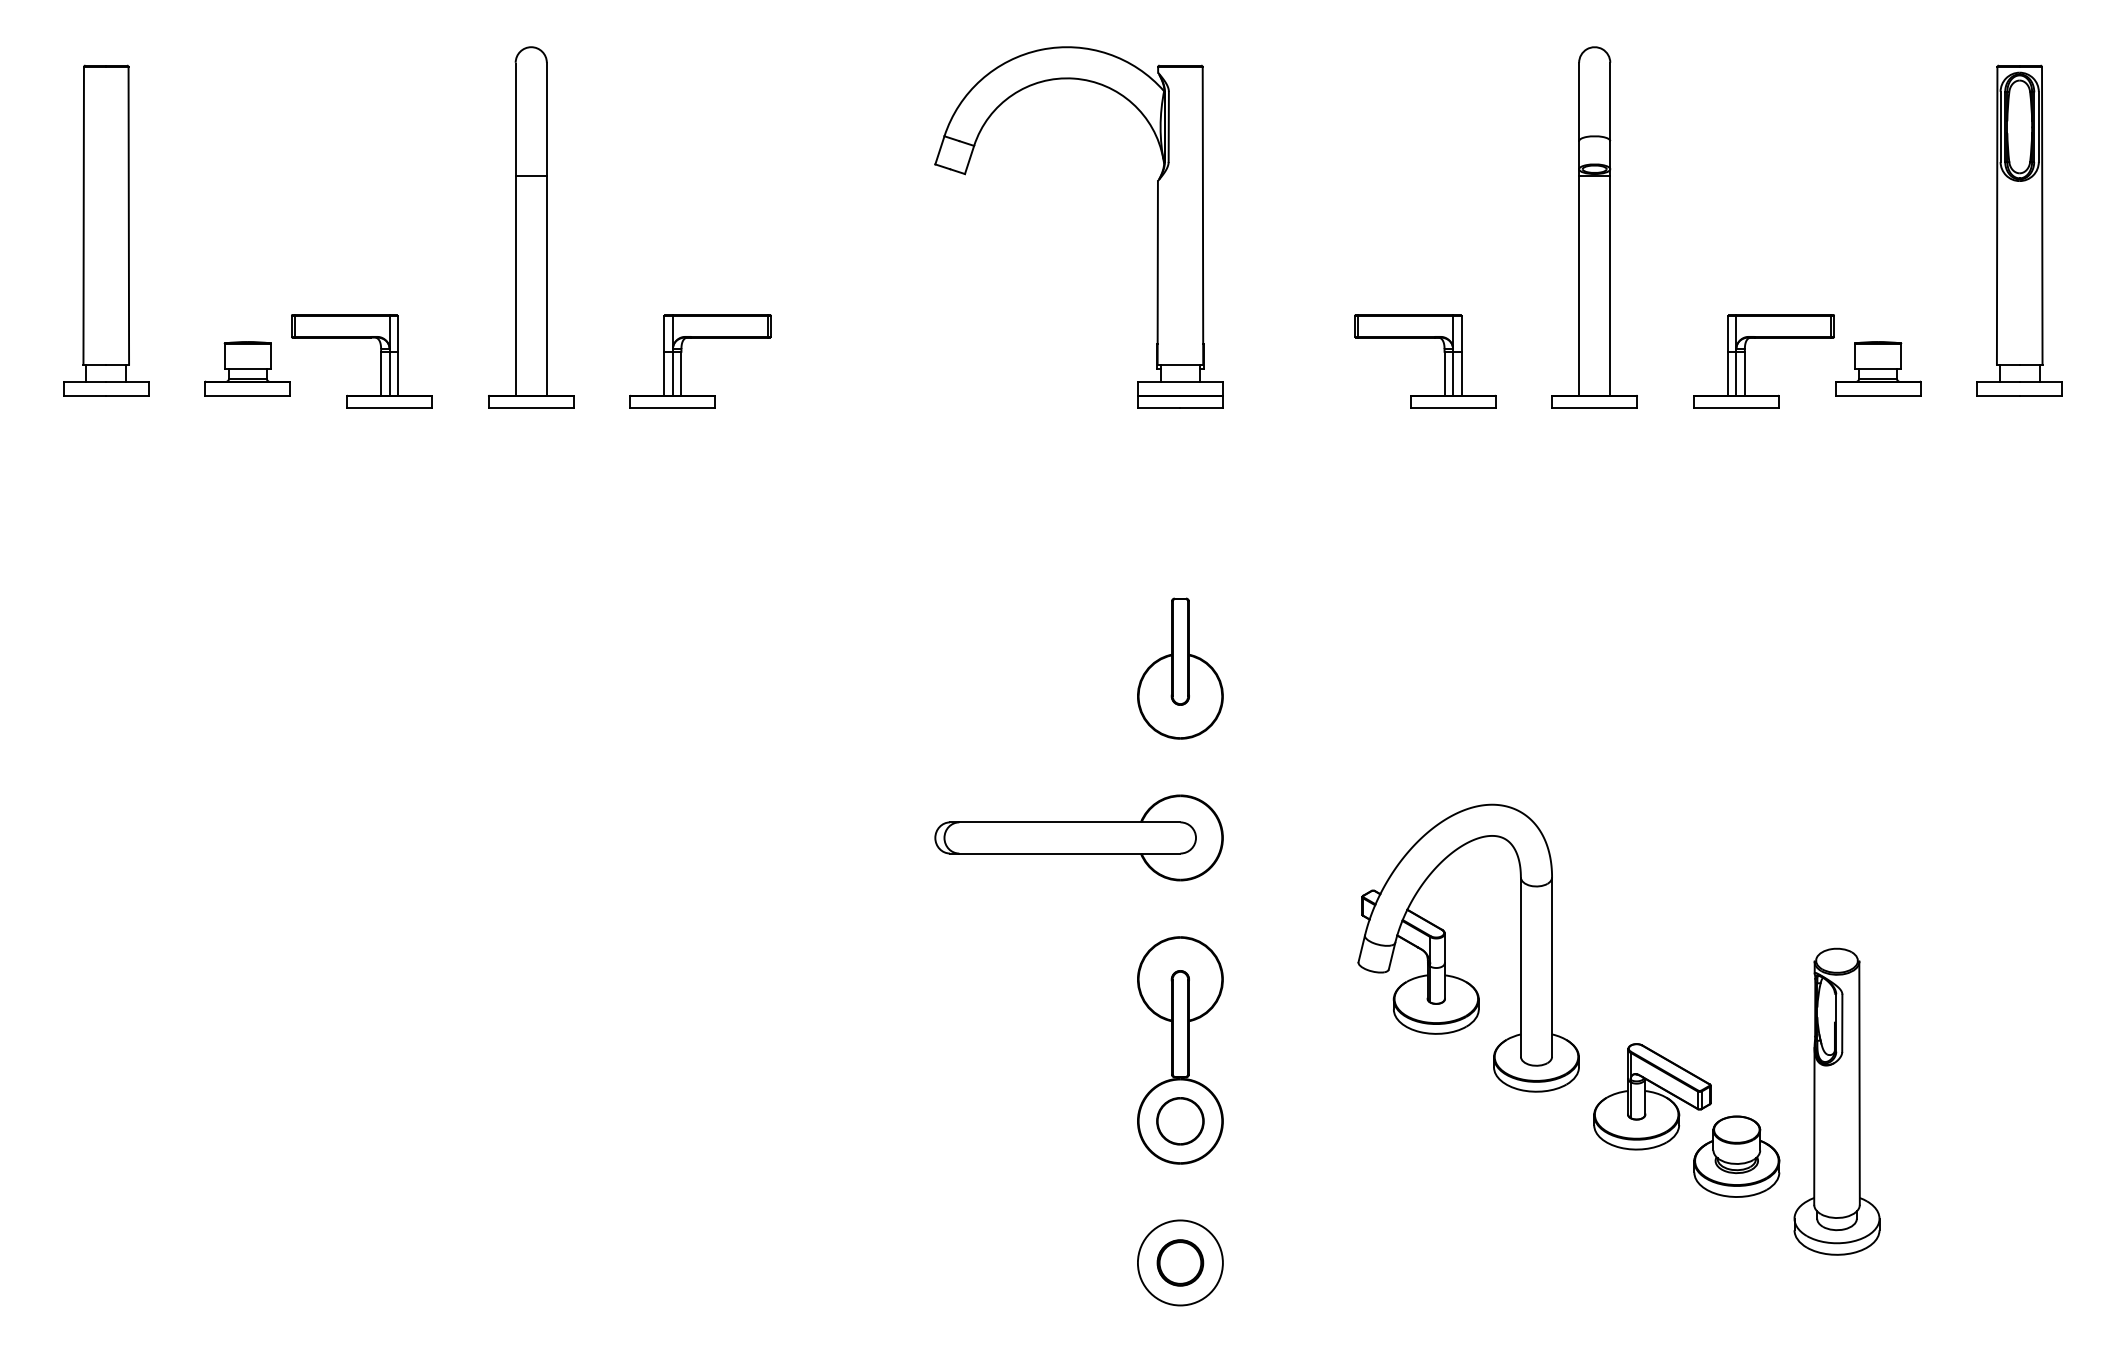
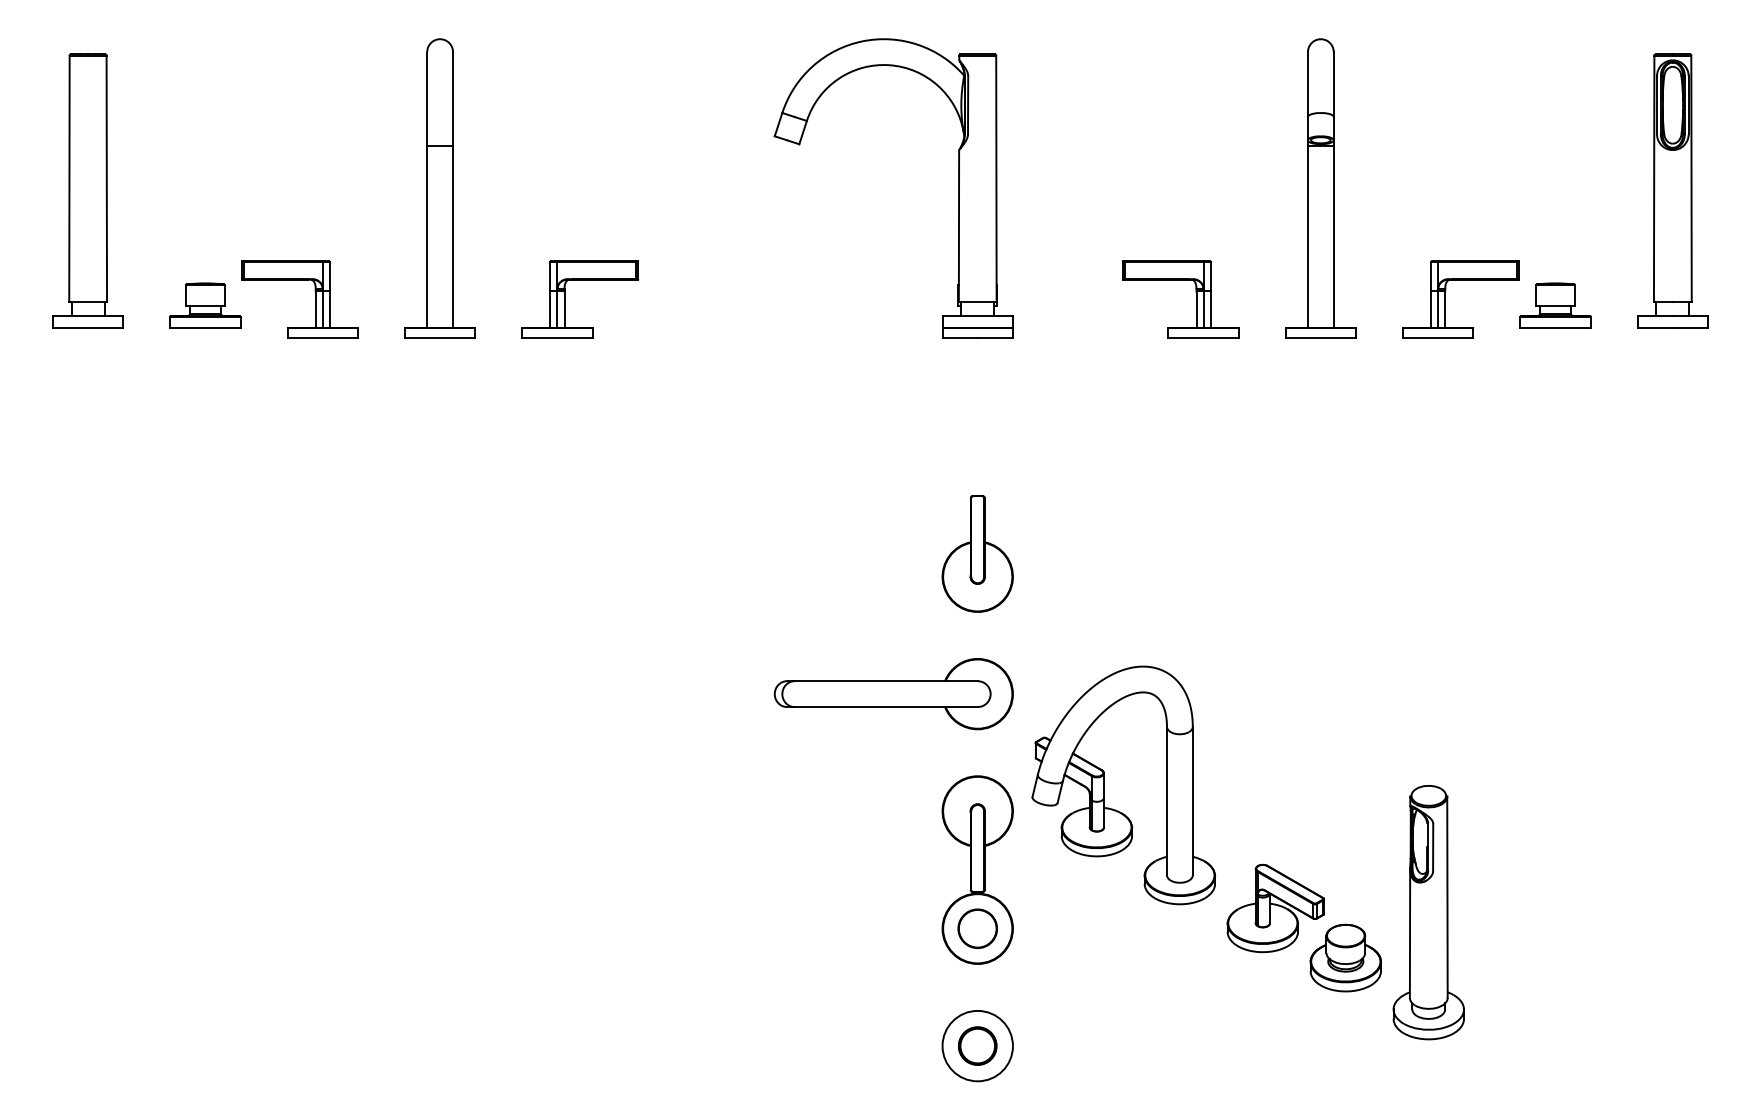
part: (1630, 1044) -> (1257, 865), moved

